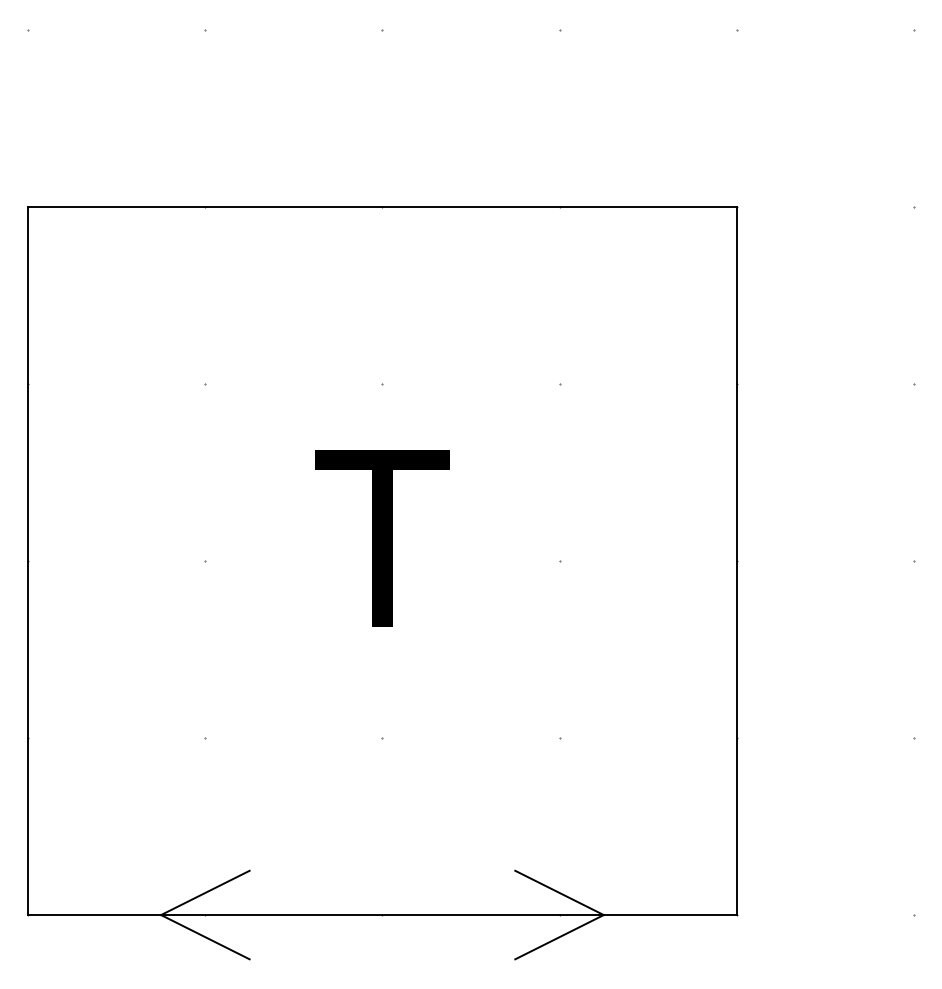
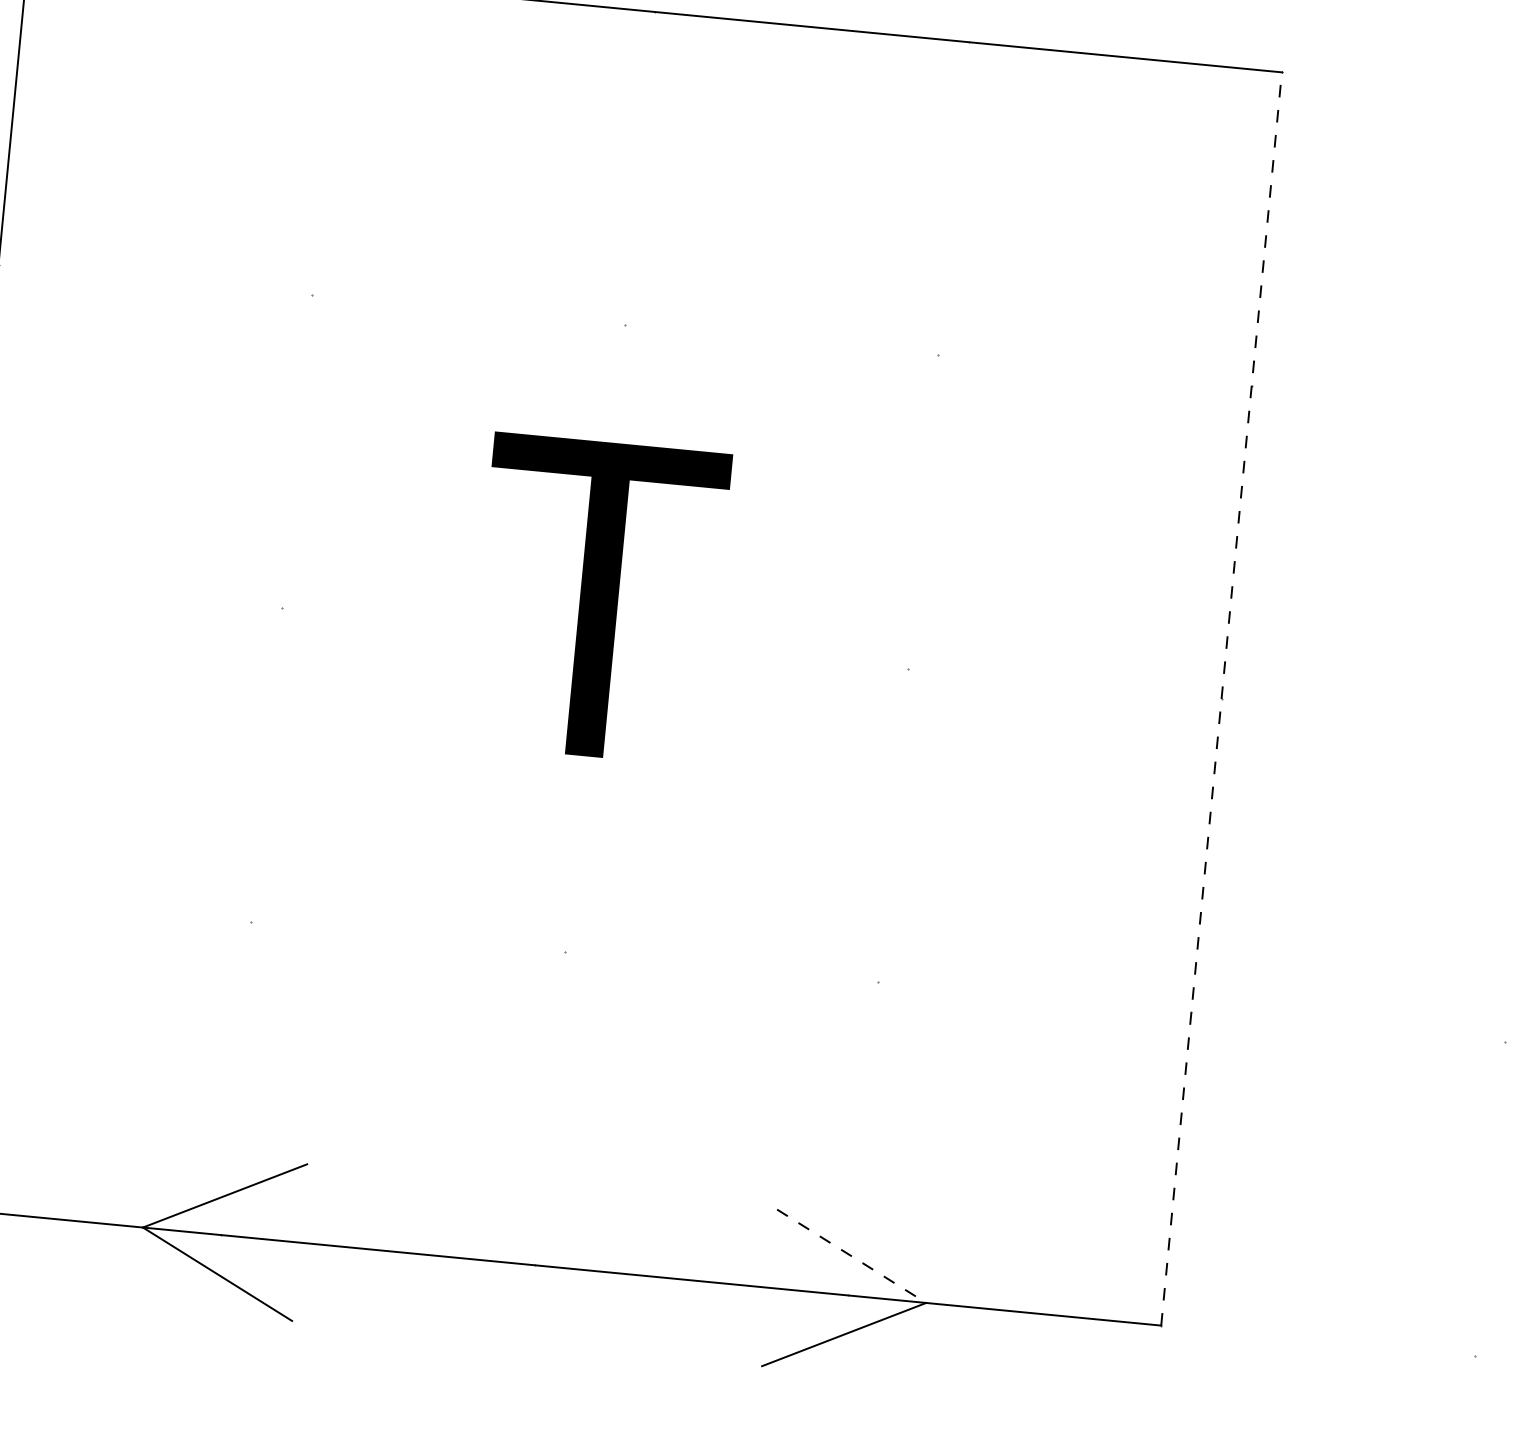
line: (736, 560) -> (1221, 698), solid -> dashed
line: (559, 893) -> (851, 1257), solid -> dashed

